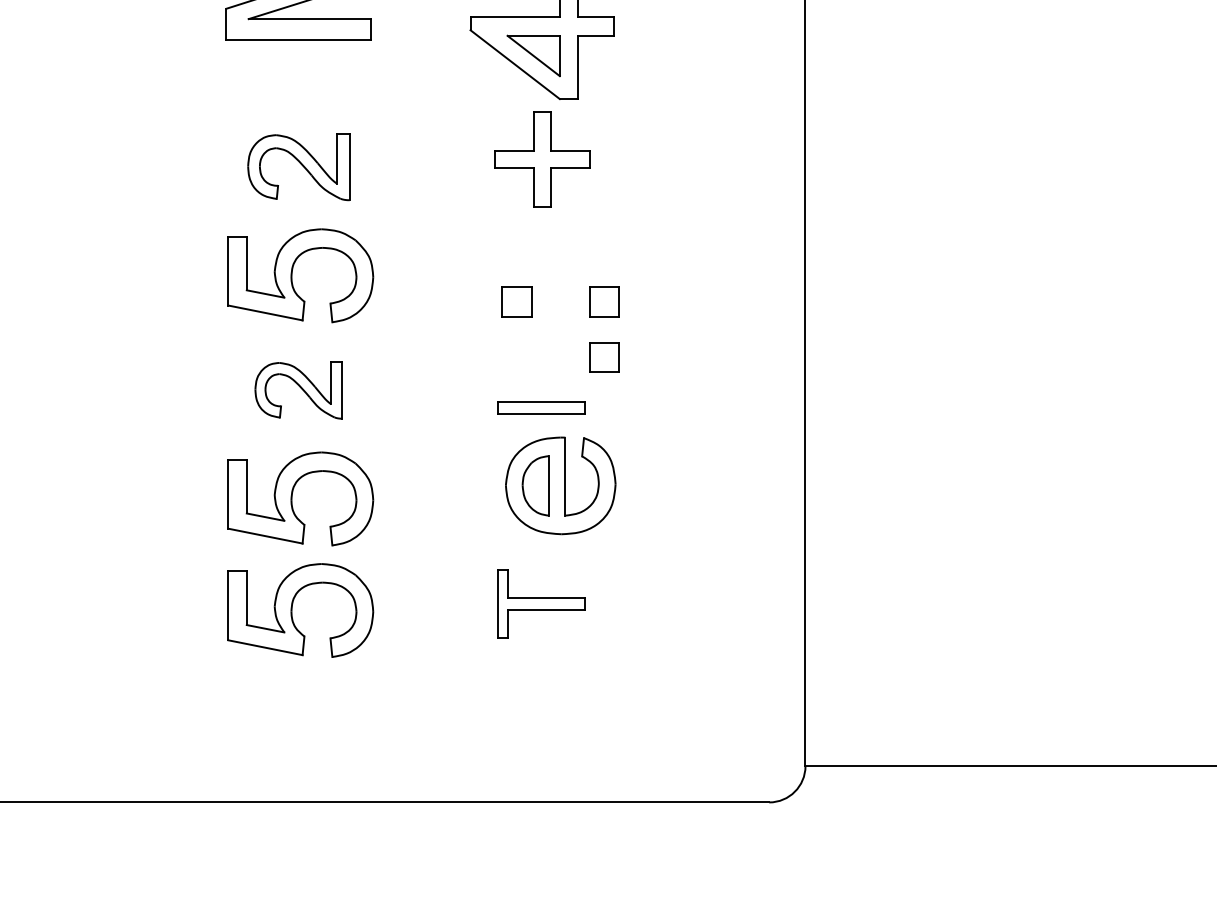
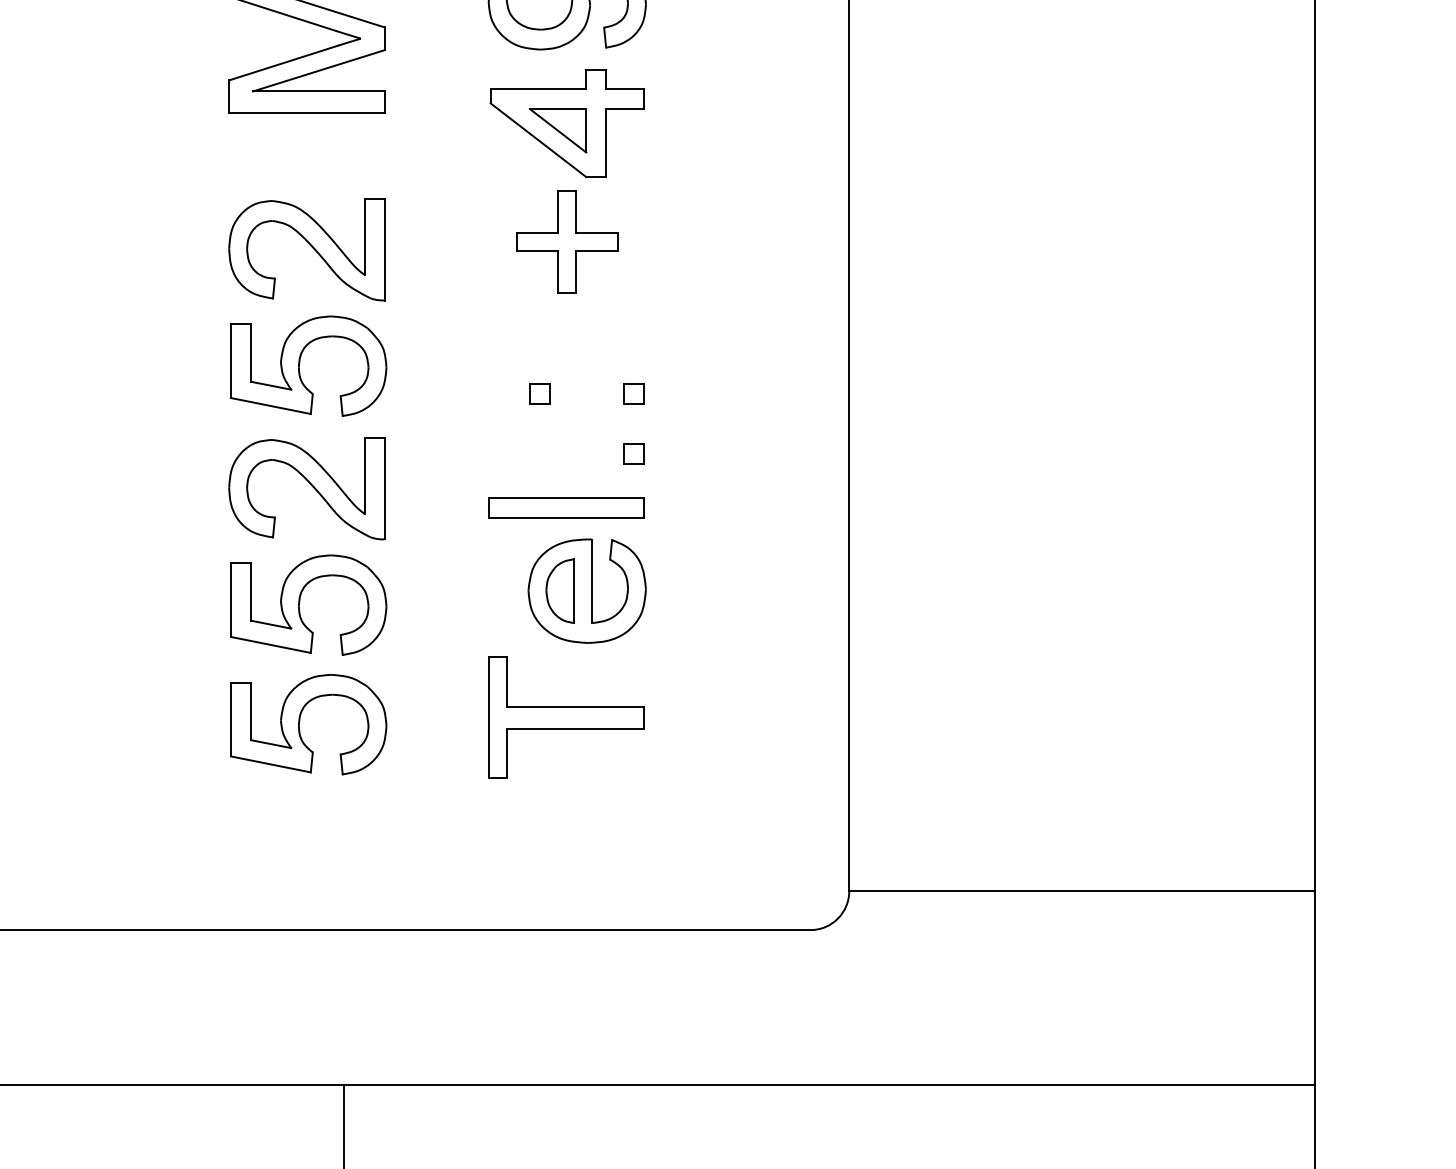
part: (298, 166) -> (306, 249), size x1.43
part: (516, 301) -> (539, 393), size x0.62
part: (603, 301) -> (633, 393), size x0.62
part: (603, 357) -> (633, 453), size x0.62
part: (298, 389) -> (306, 488), size x1.67
part: (541, 407) -> (566, 507), size x1.67
part: (541, 603) -> (566, 717), size x1.67

